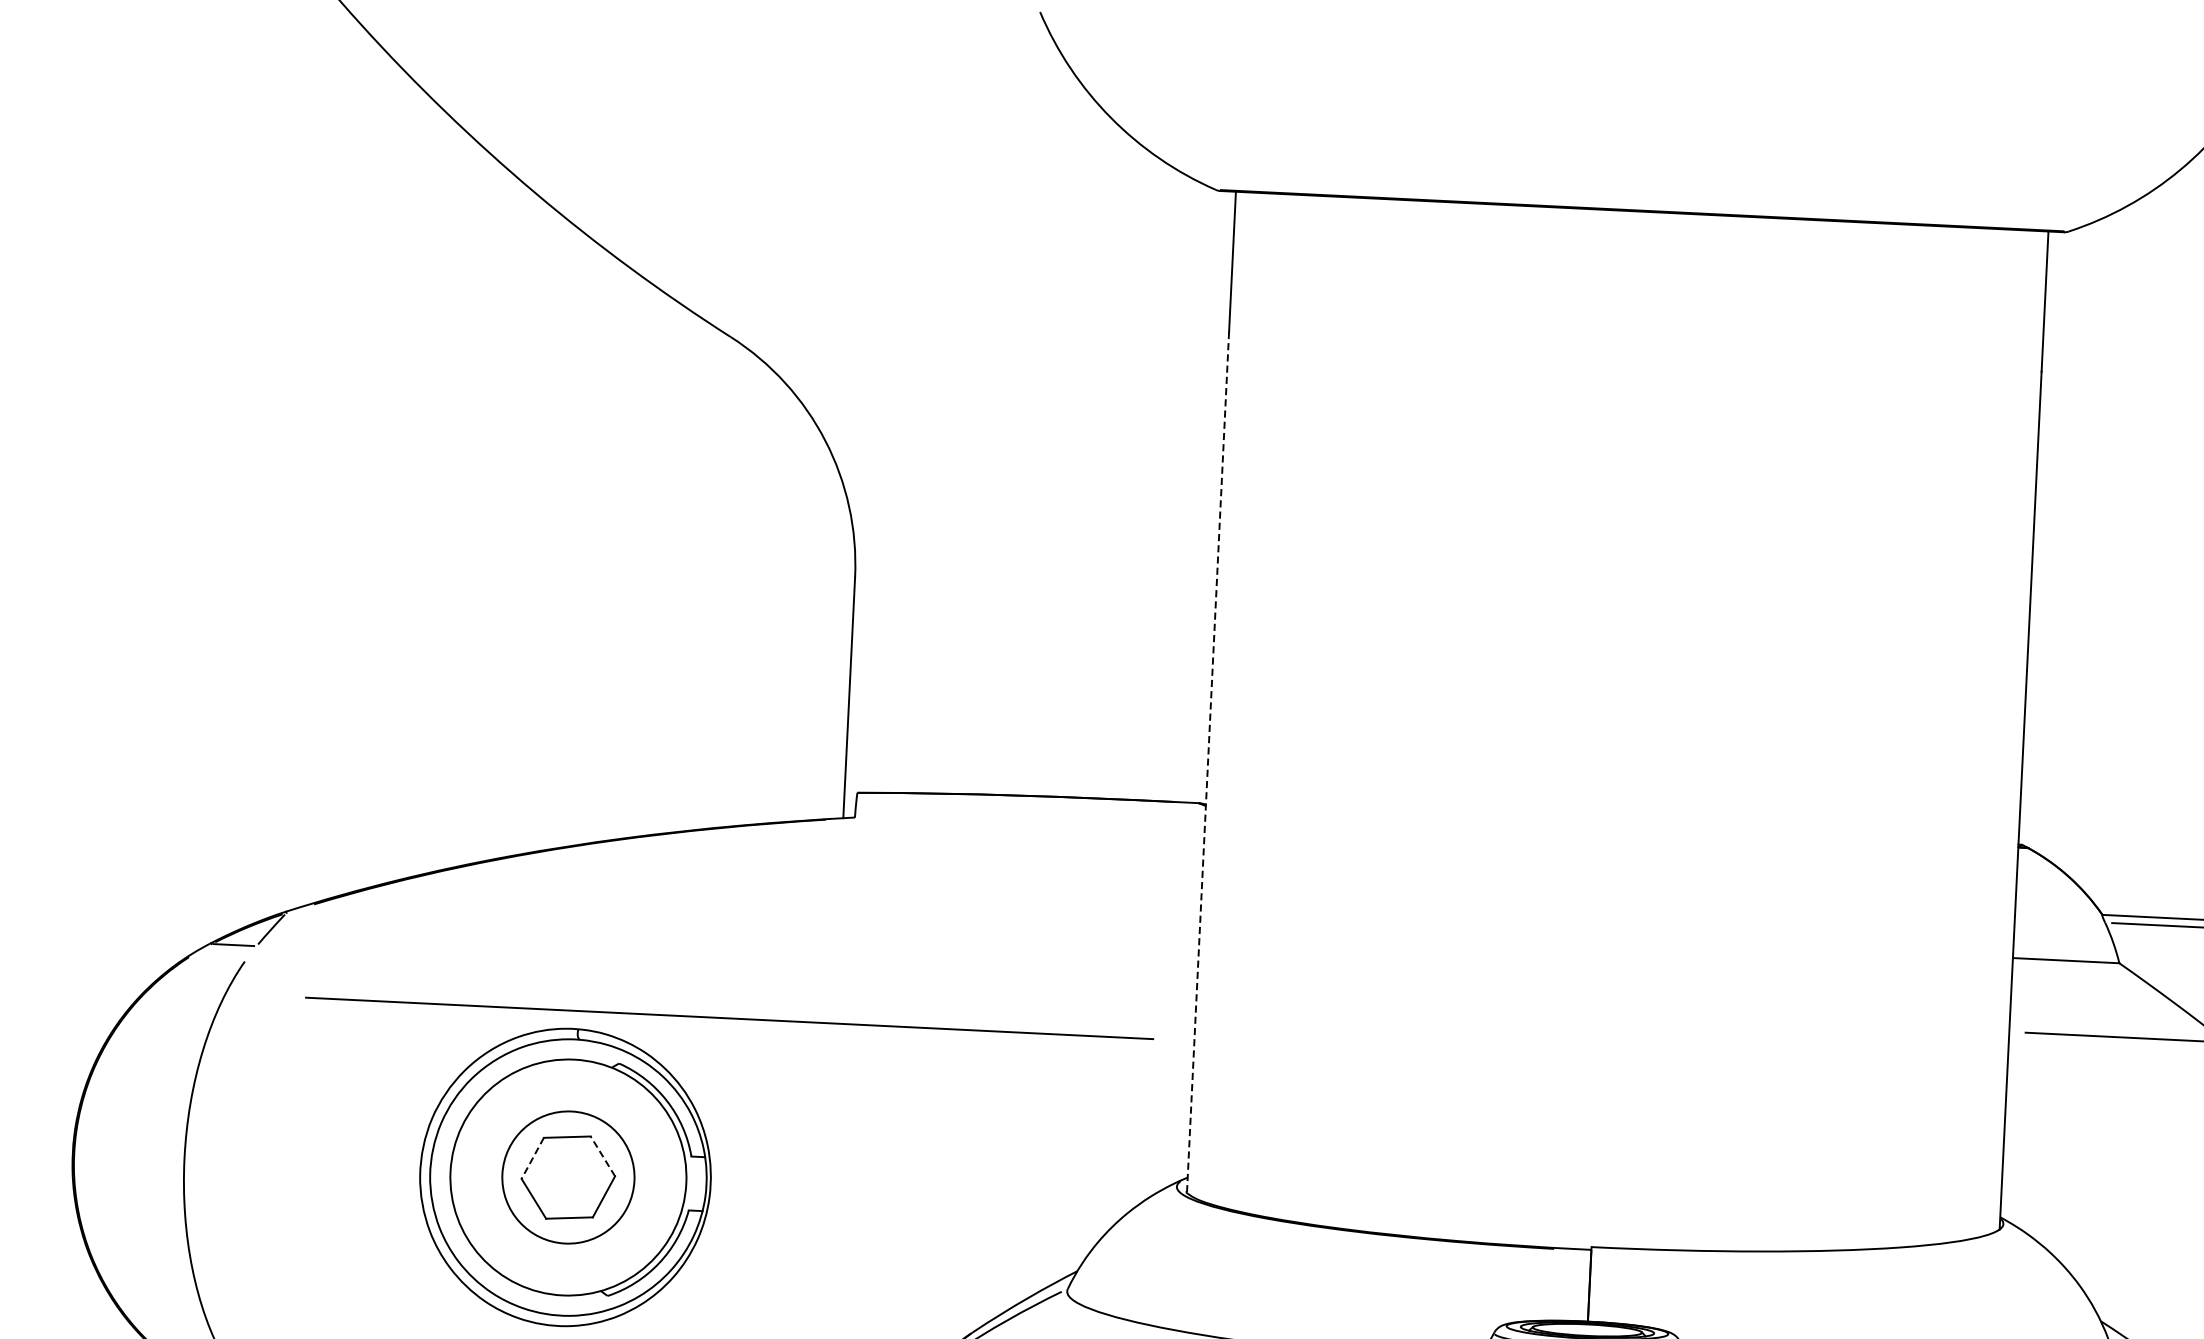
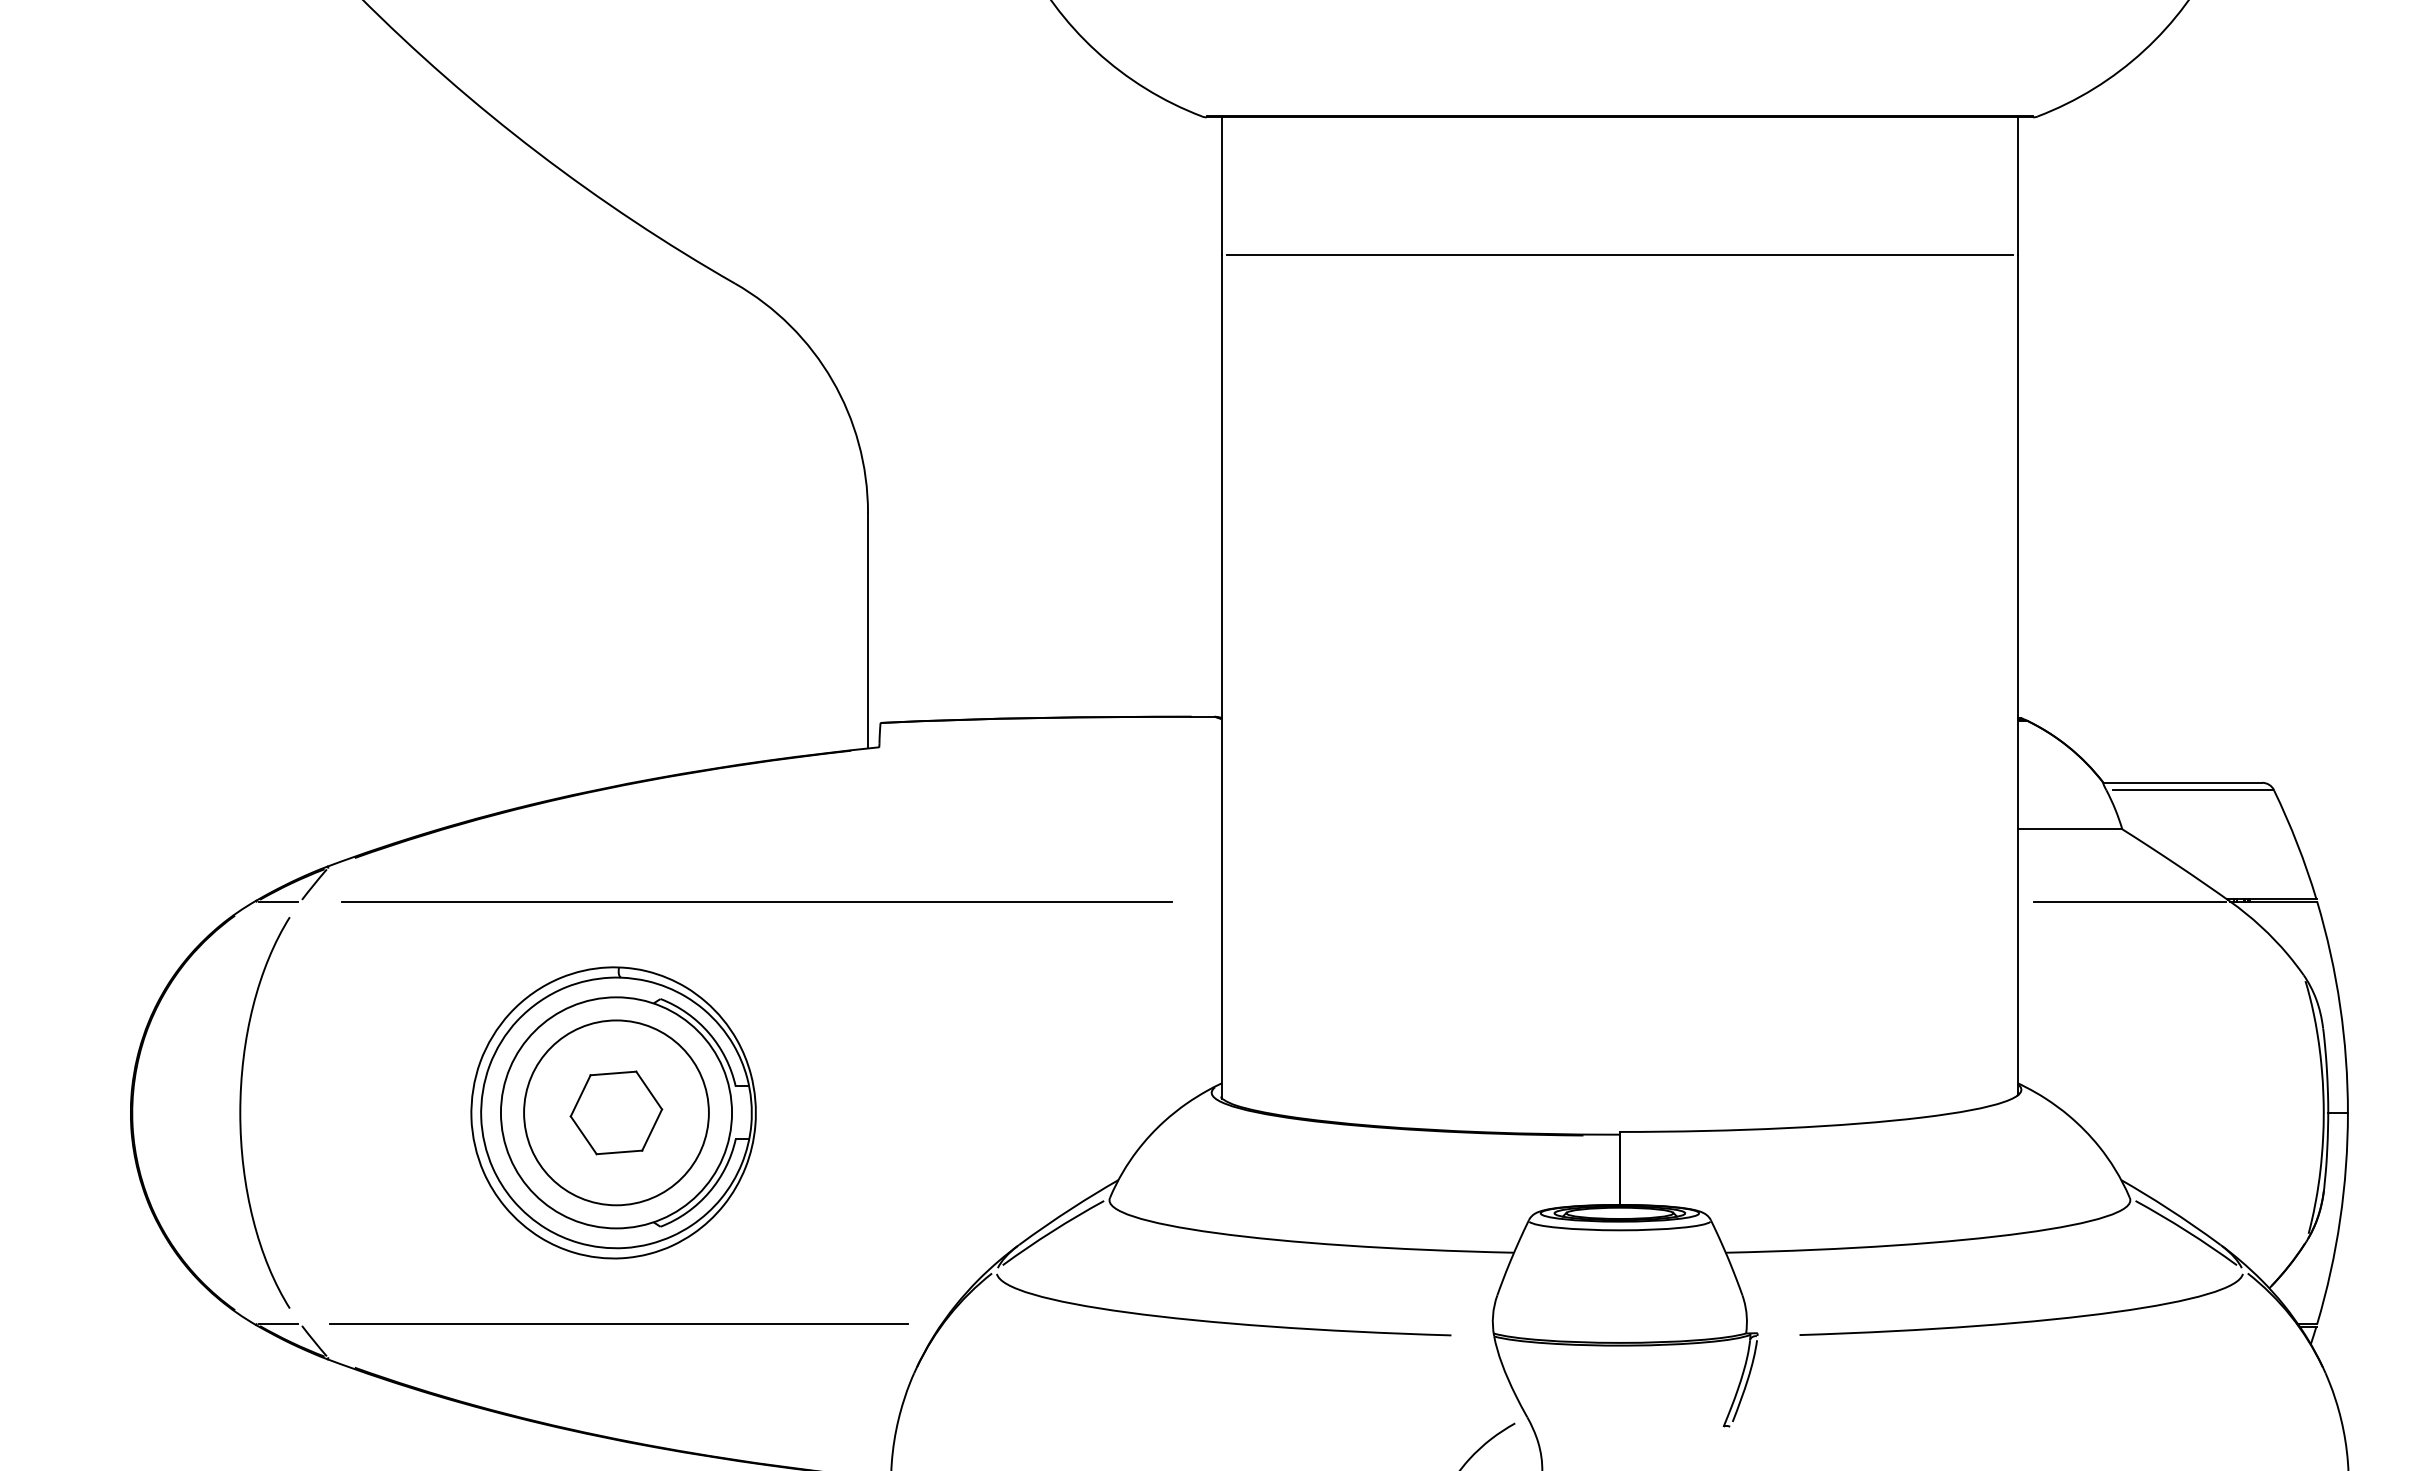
line: (1634, 351) -> (1619, 254), added
line: (1207, 763) -> (1221, 677), dashed -> solid
line: (728, 1018) -> (756, 901), moved
line: (603, 1156) -> (649, 1090), dashed -> solid
line: (532, 1158) -> (580, 1095), dashed -> solid
circle: (568, 1177) -> (616, 1112), size x1.43

